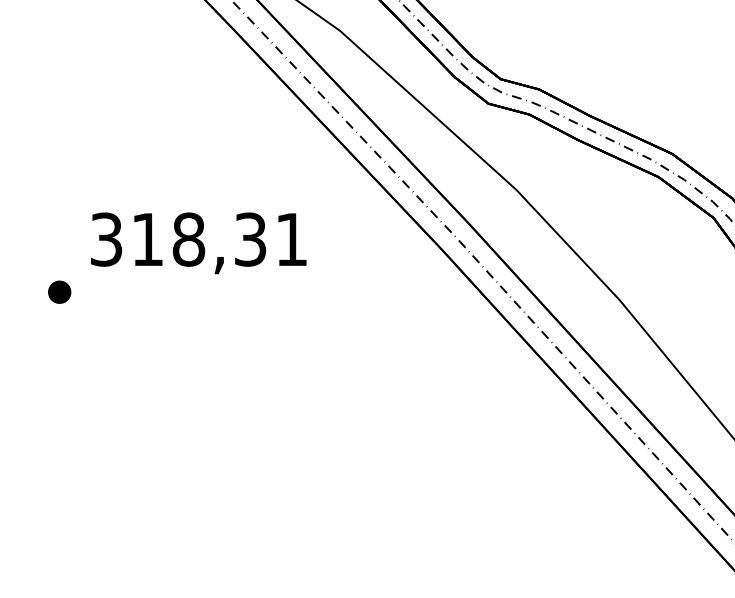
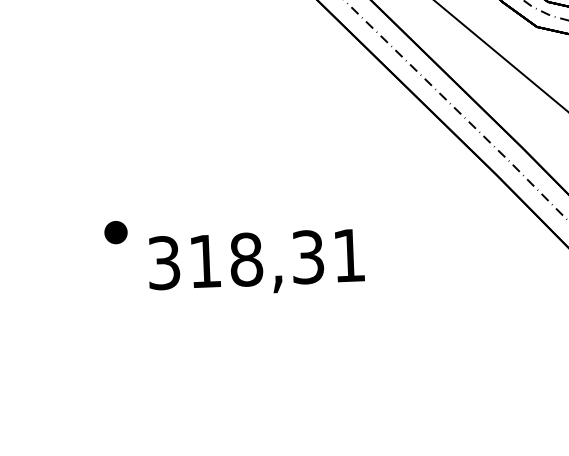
text: (198, 243) -> (256, 263), moved

